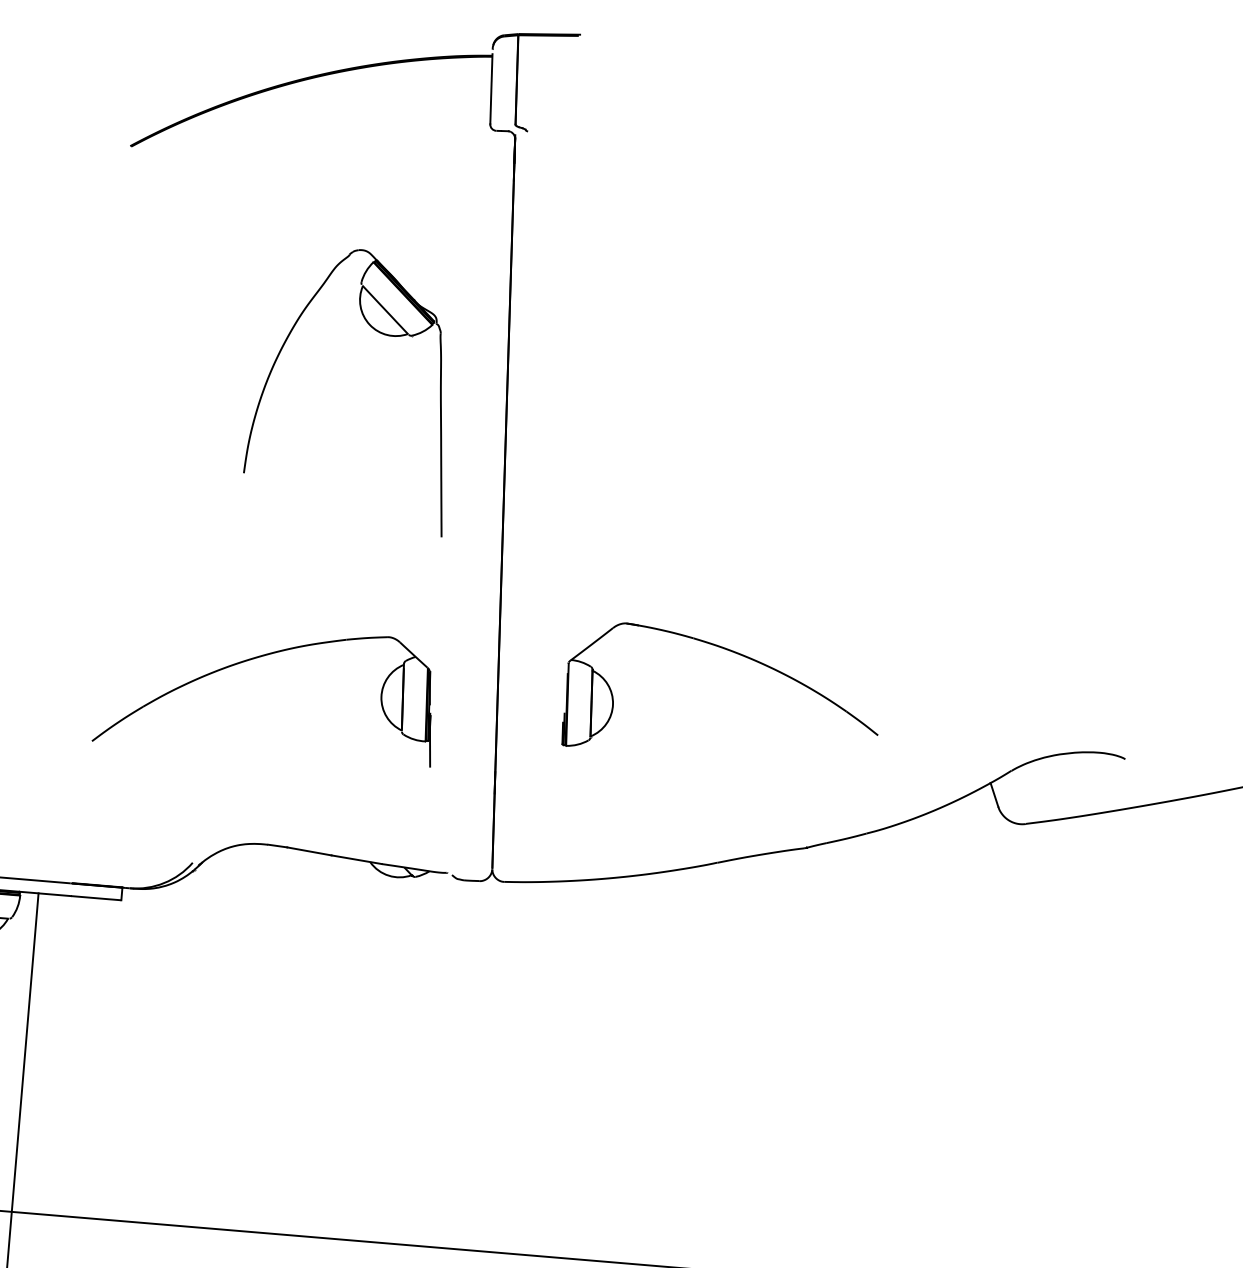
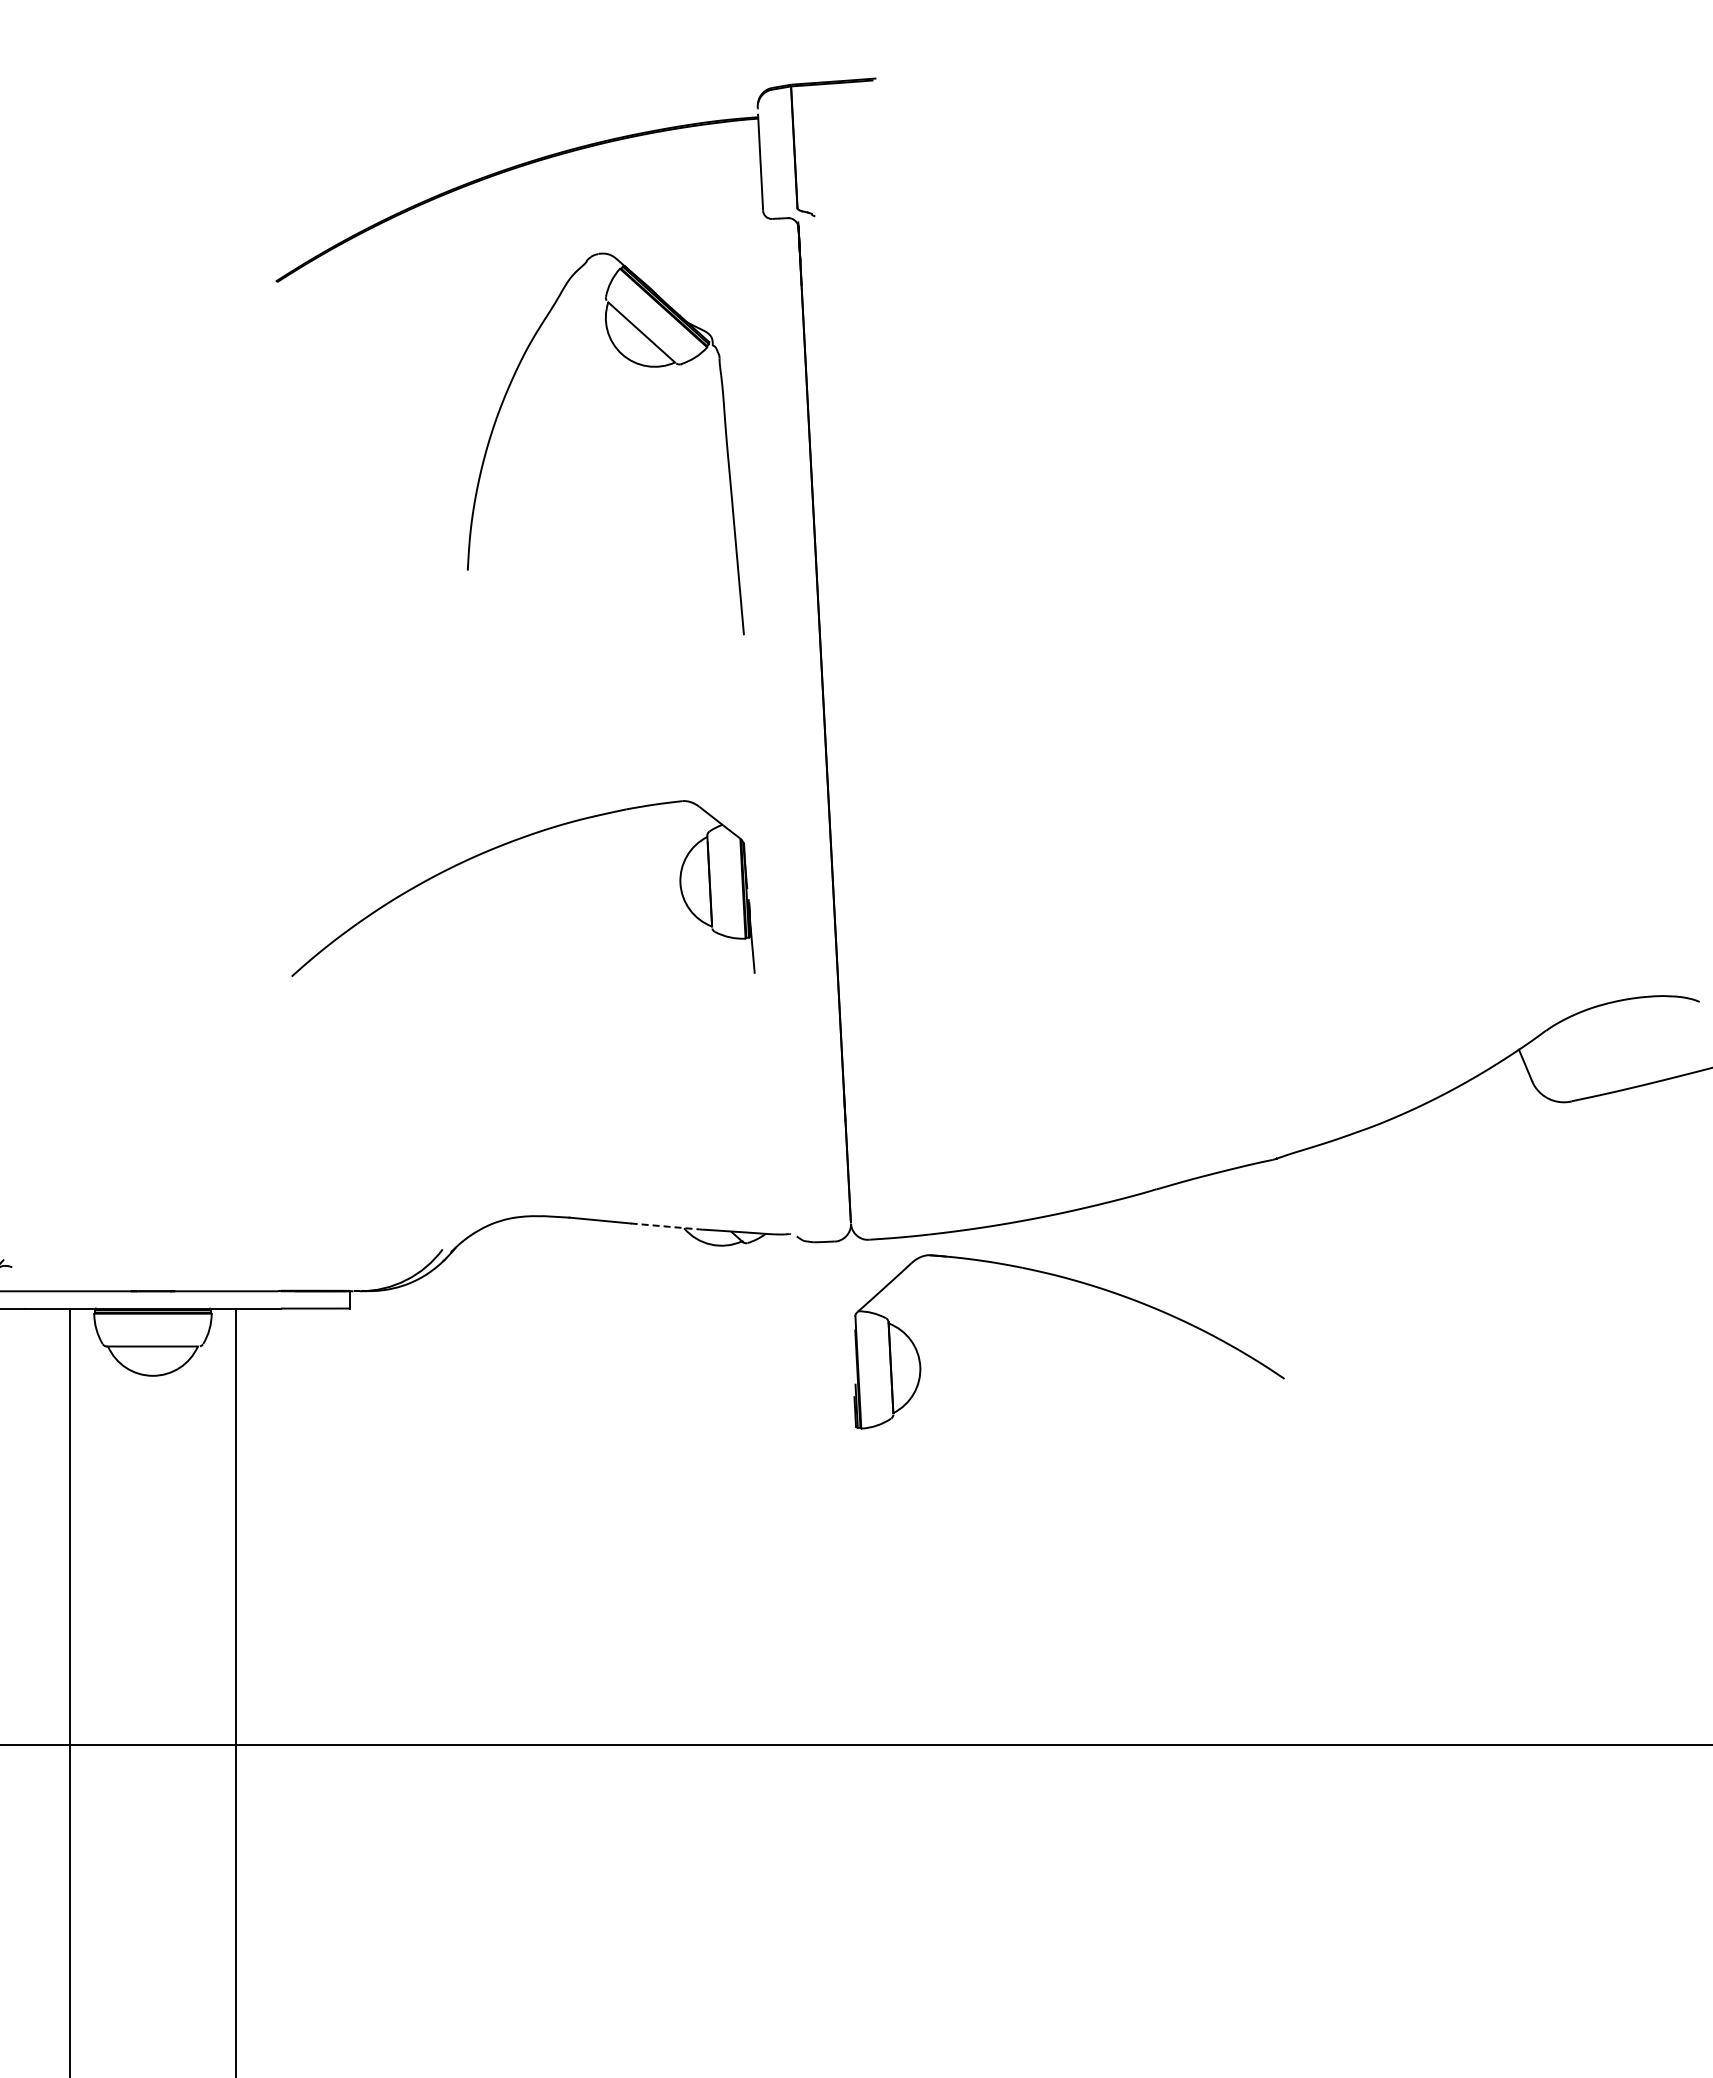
part: (379, 333) -> (636, 364), moved
part: (740, 655) -> (1087, 1285), moved
part: (257, 658) -> (507, 844), moved
line: (356, 859) -> (665, 1226), solid -> dashed

